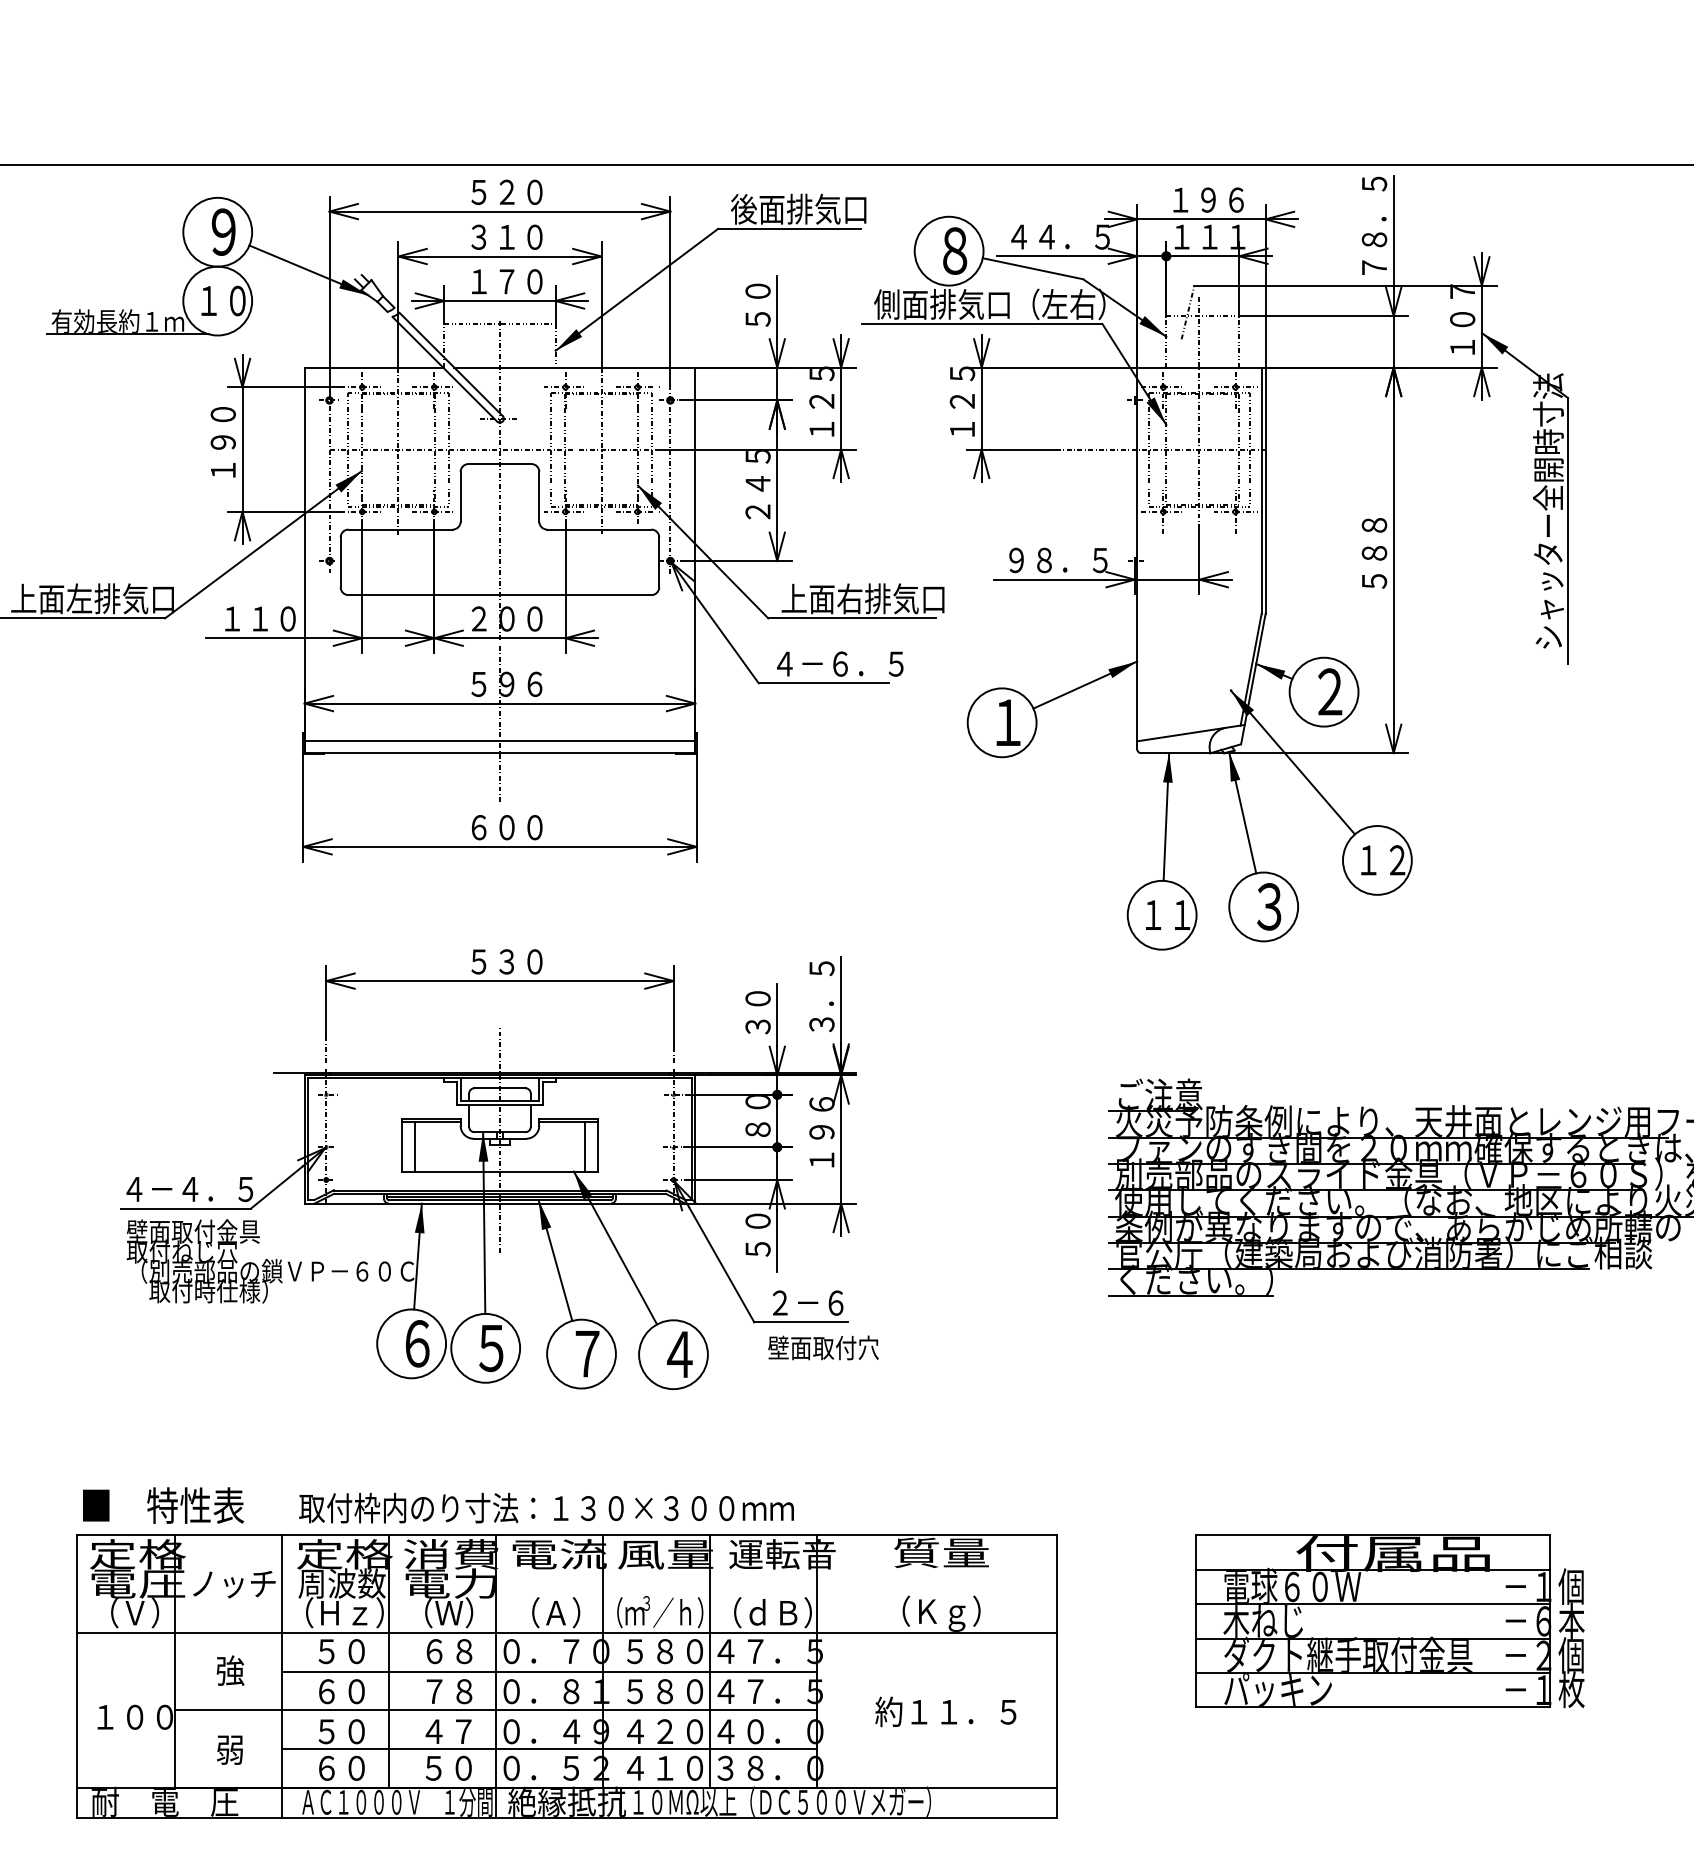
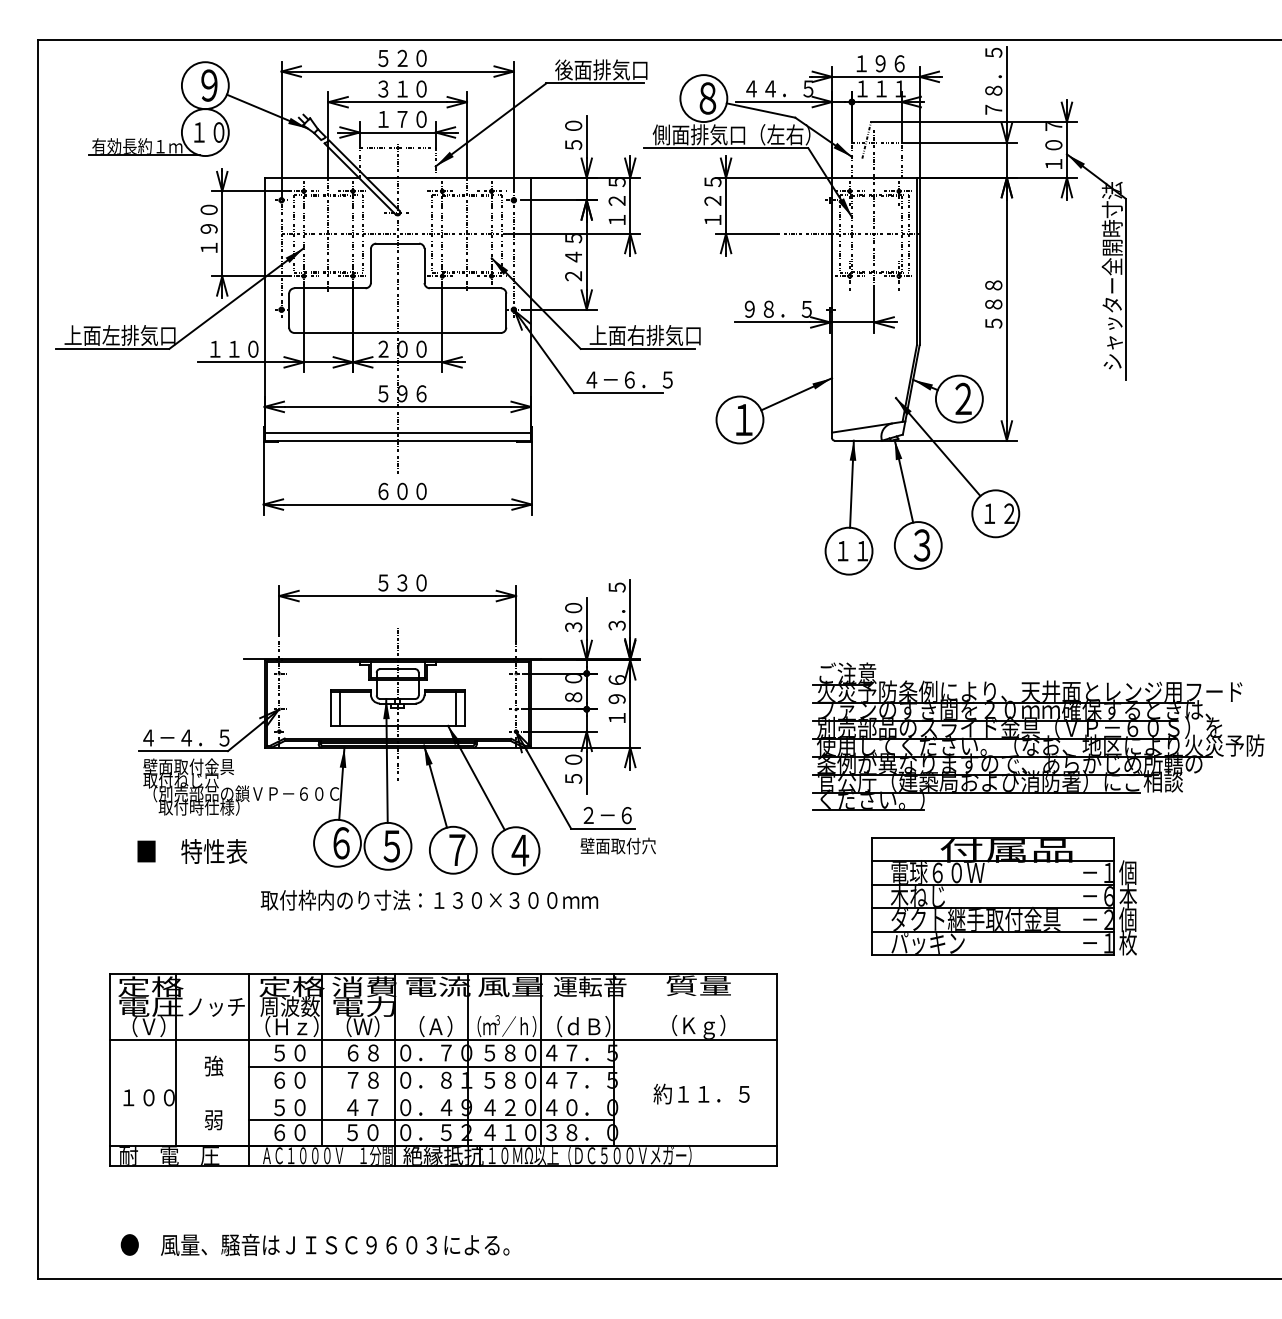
text: (163, 1505) -> (192, 851), moved
text: (546, 1507) -> (429, 899), moved
part: (1388, 1621) -> (1003, 896), moved
line: (495, 1710) -> (394, 1093), removed

